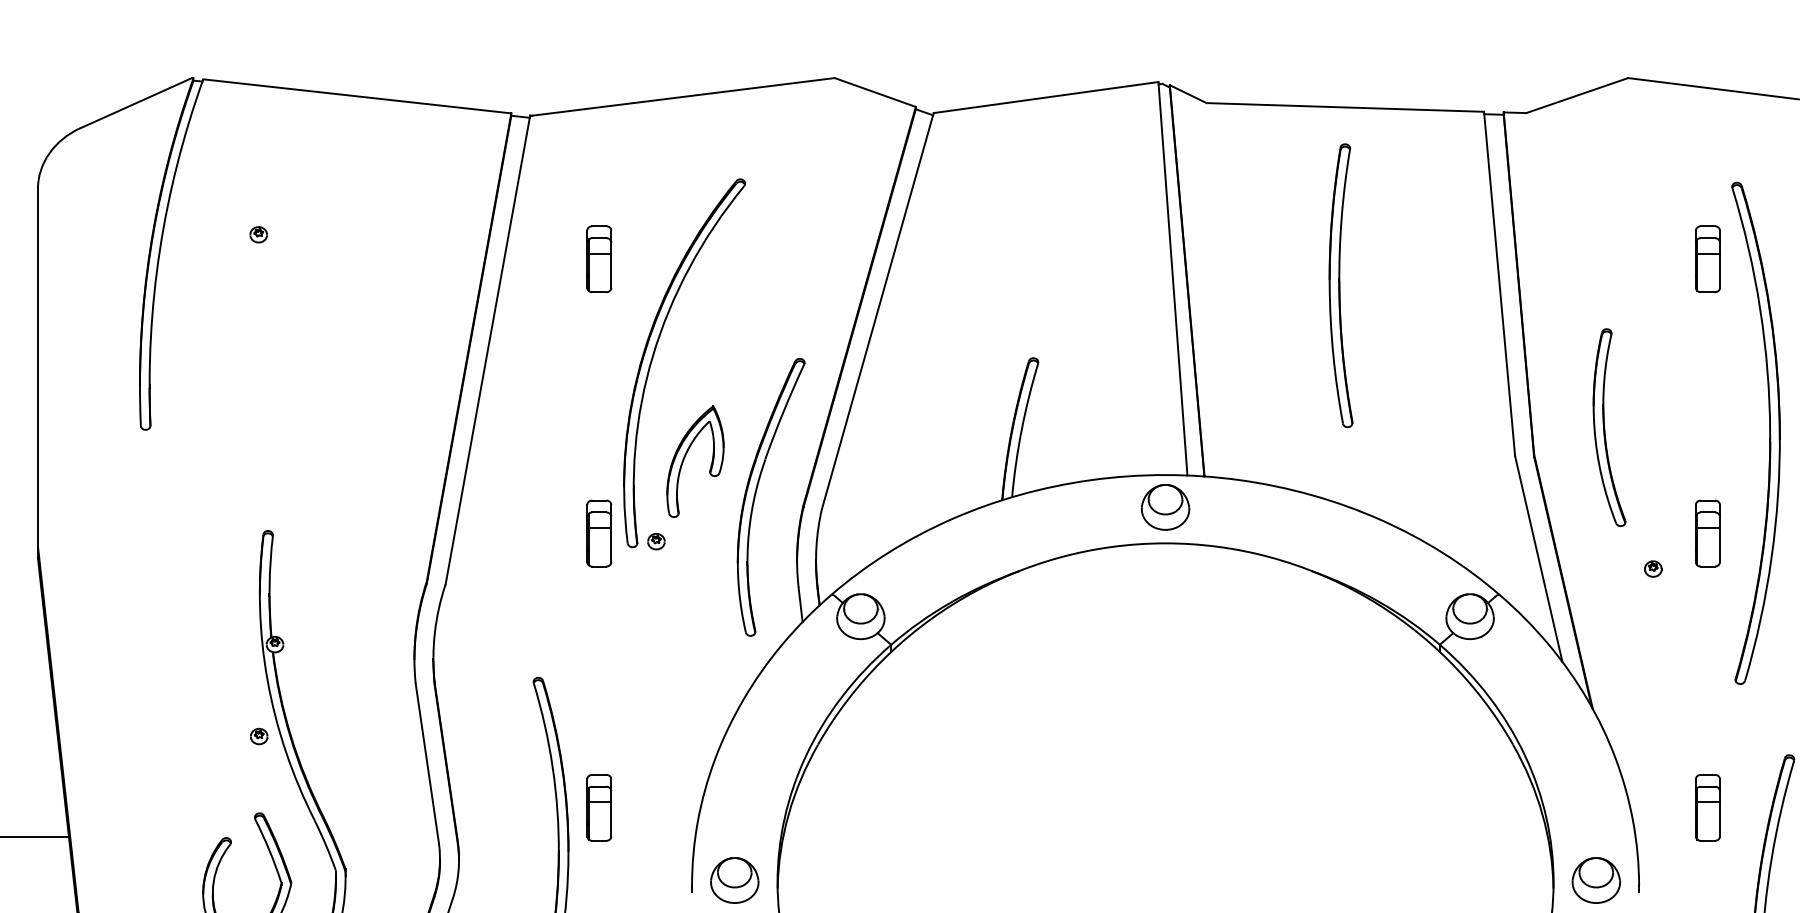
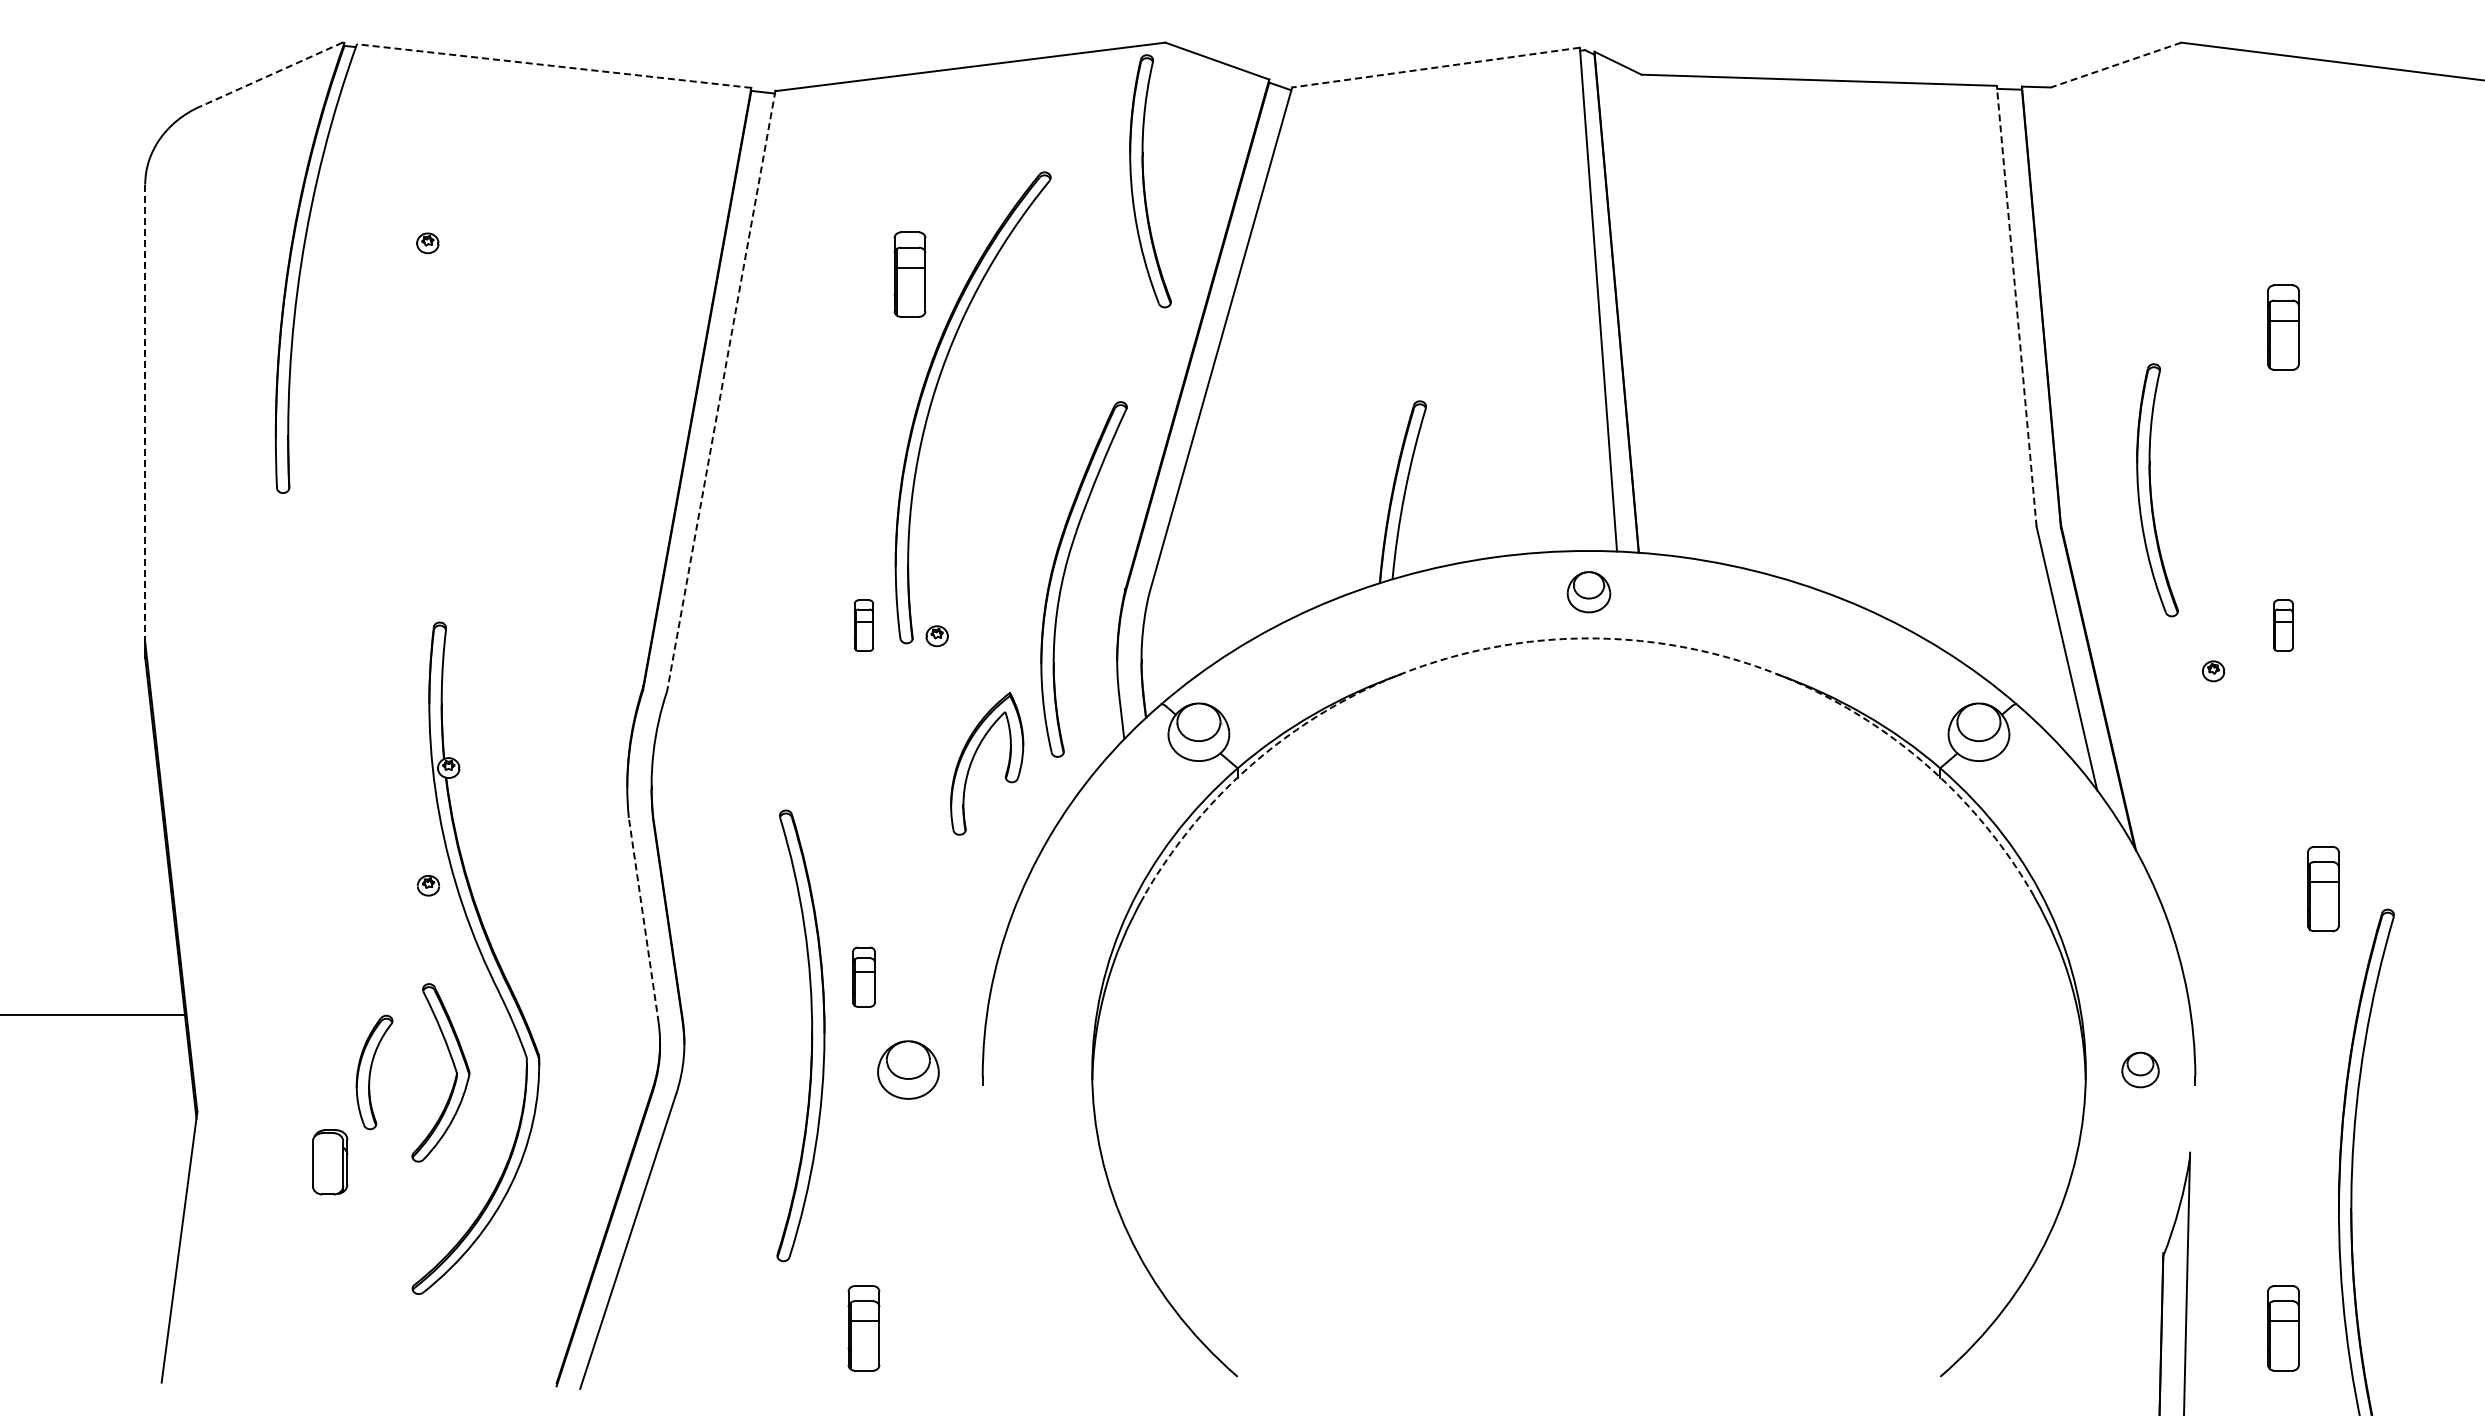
line: (1577, 95) -> (2116, 65), solid -> dashed
line: (356, 96) -> (553, 66), solid -> dashed
line: (1045, 97) -> (1435, 67), solid -> dashed
line: (135, 102) -> (270, 74), solid -> dashed
part: (823, 186) -> (1150, 181), added
part: (598, 259) -> (909, 274), moved
part: (1707, 259) -> (2283, 327), moved
line: (1499, 283) -> (2016, 305), solid -> dashed
part: (1340, 285) -> (1813, 308), removed
line: (488, 350) -> (721, 391), solid -> dashed
line: (38, 367) -> (145, 413), solid -> dashed
part: (1769, 433) -> (2362, 497), removed
part: (685, 456) -> (974, 757), moved
part: (1165, 506) -> (1588, 591), size x0.7
part: (598, 533) -> (863, 625), size x0.6
part: (1707, 533) -> (2283, 625), size x0.6
arc: (1165, 543) -> (1589, 638), solid -> dashed
line: (427, 762) -> (643, 919), solid -> dashed
part: (598, 808) -> (863, 977), size x0.7
part: (1707, 808) -> (2323, 889), moved
part: (734, 880) -> (908, 1069), moved
part: (1596, 880) -> (2140, 1069), size x0.6

